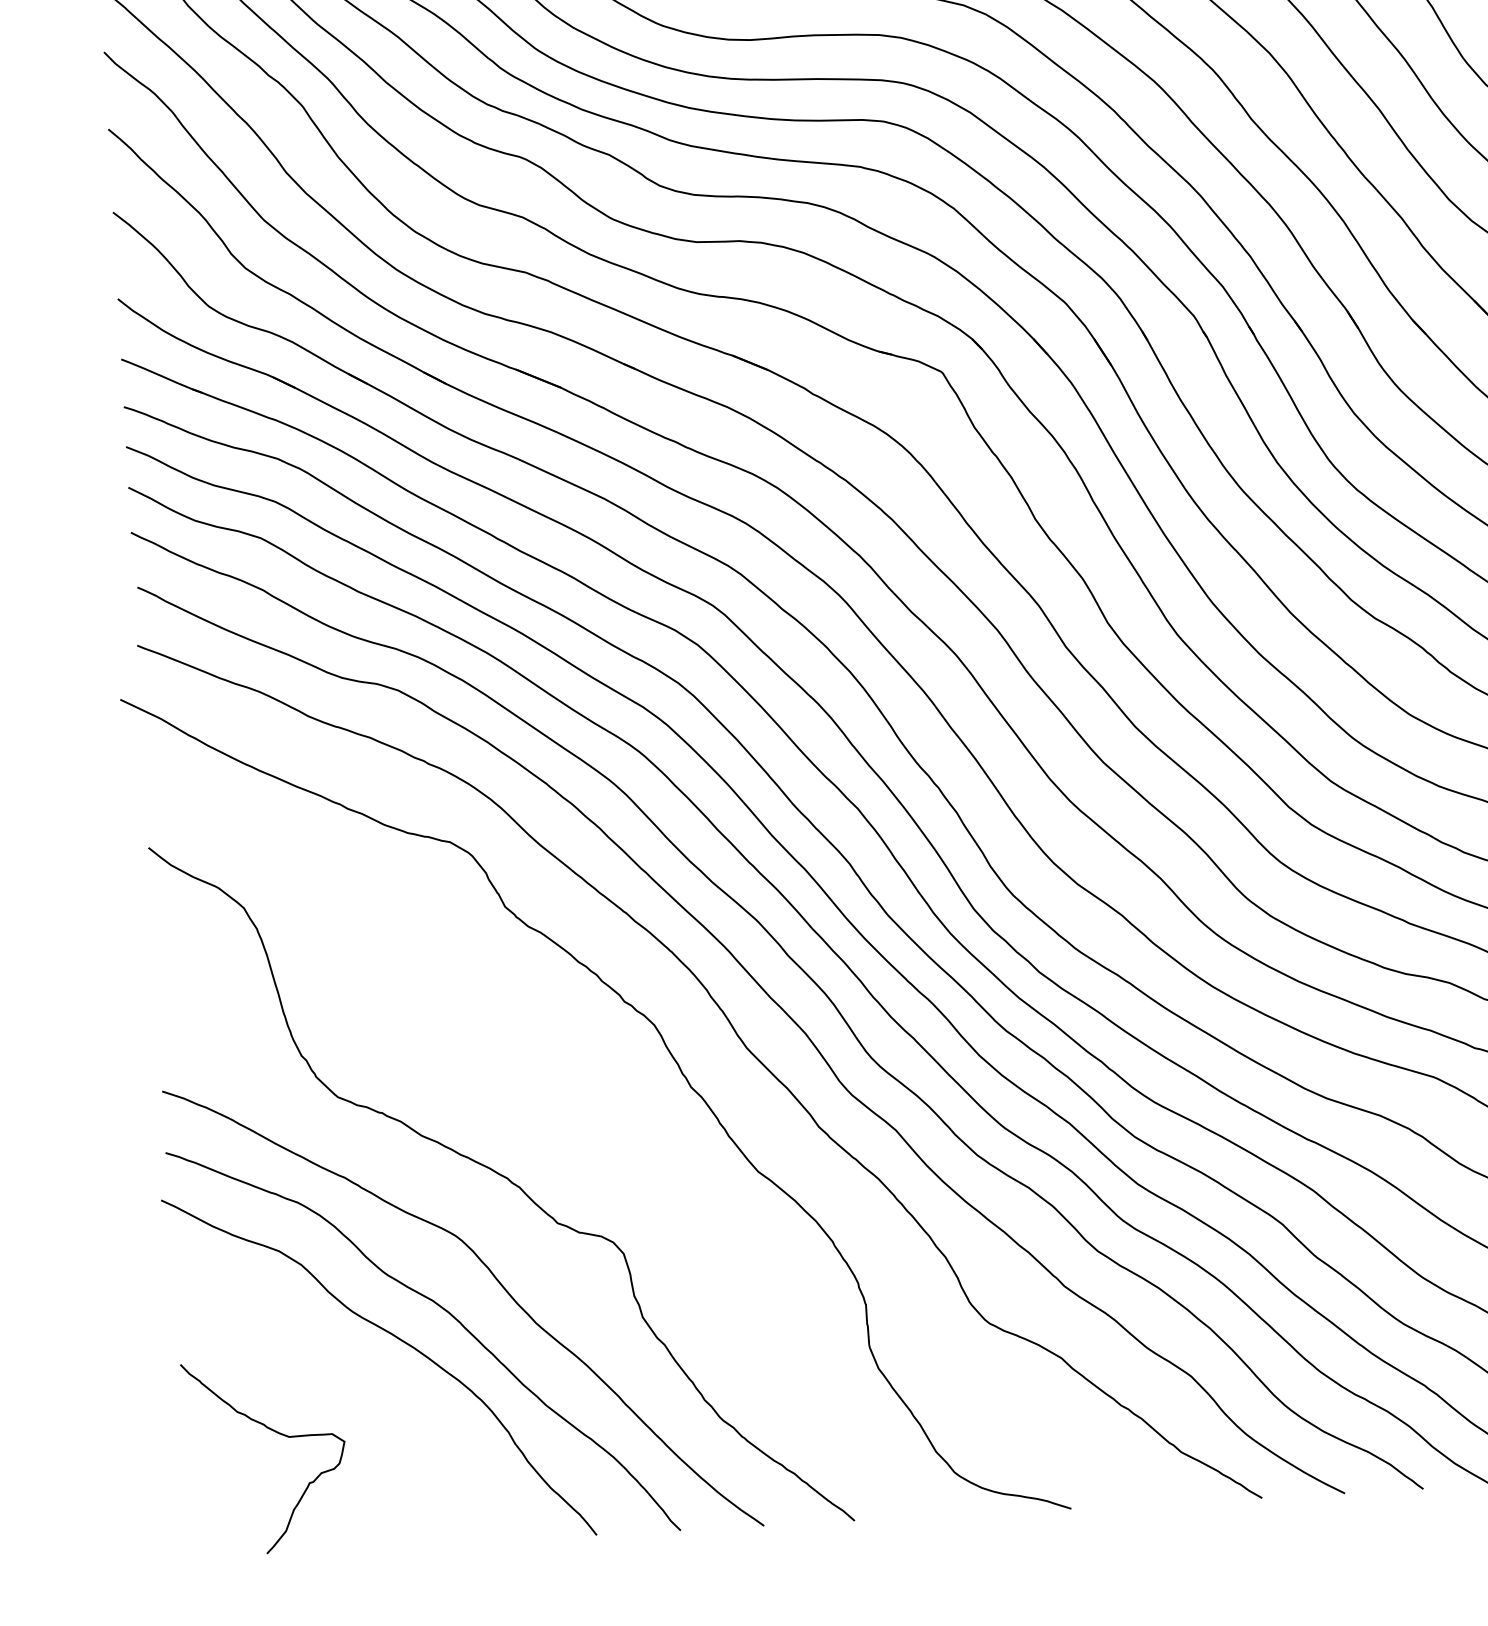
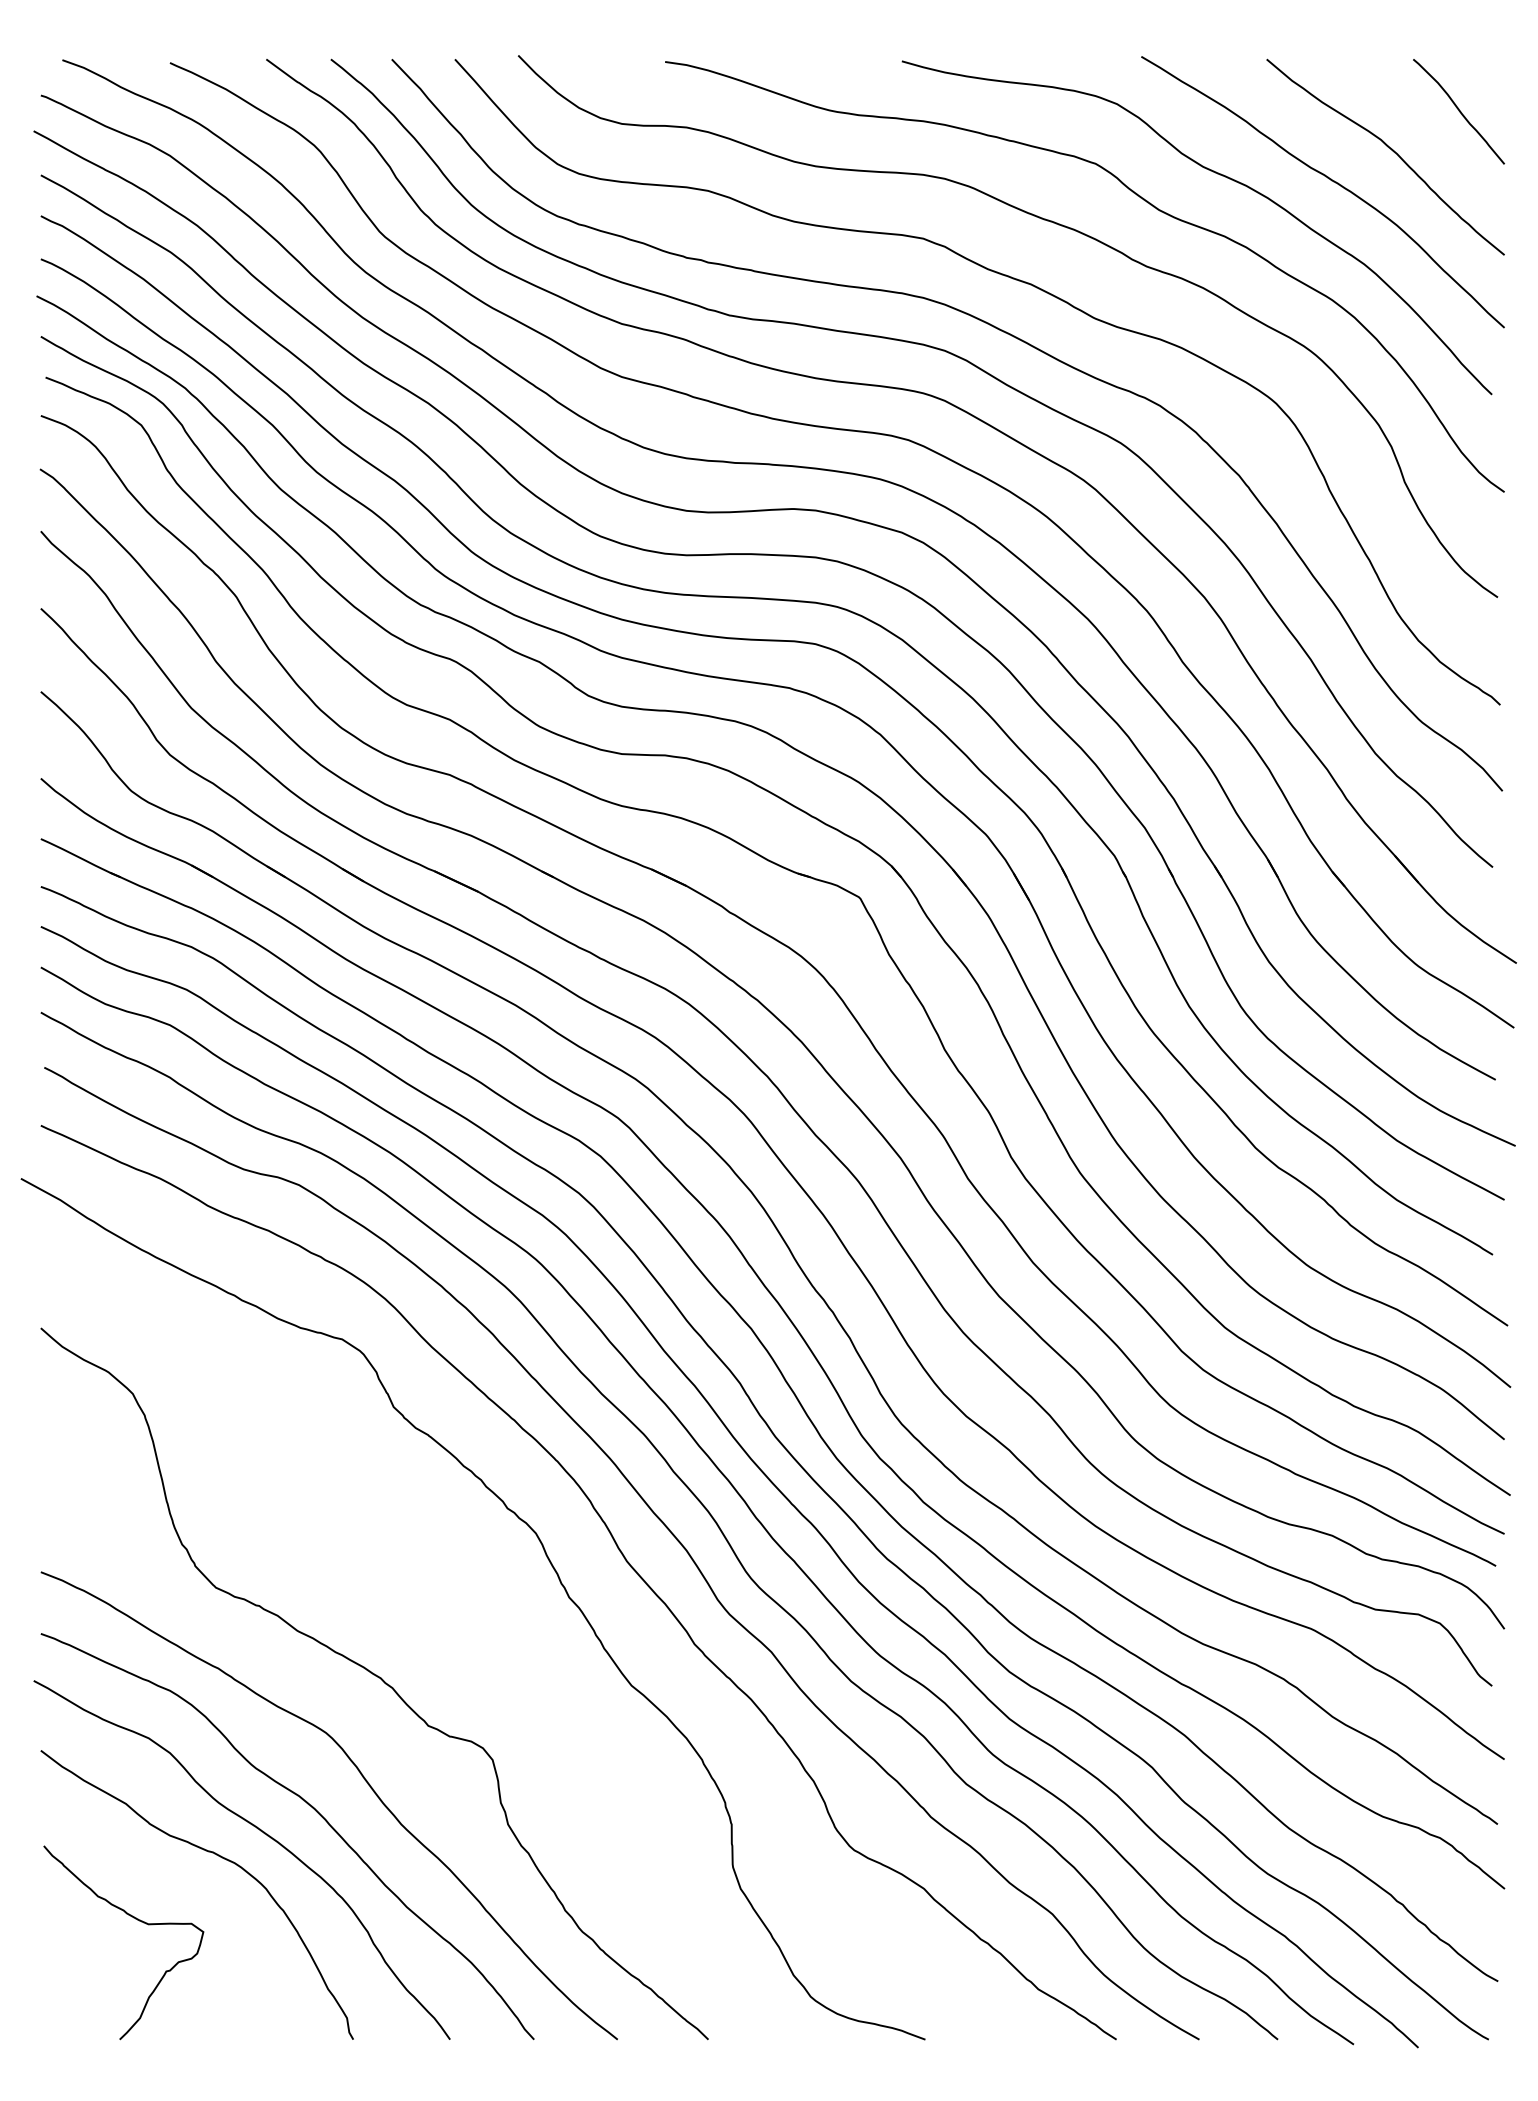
curve: (345, 1361) -> (208, 1852), added

